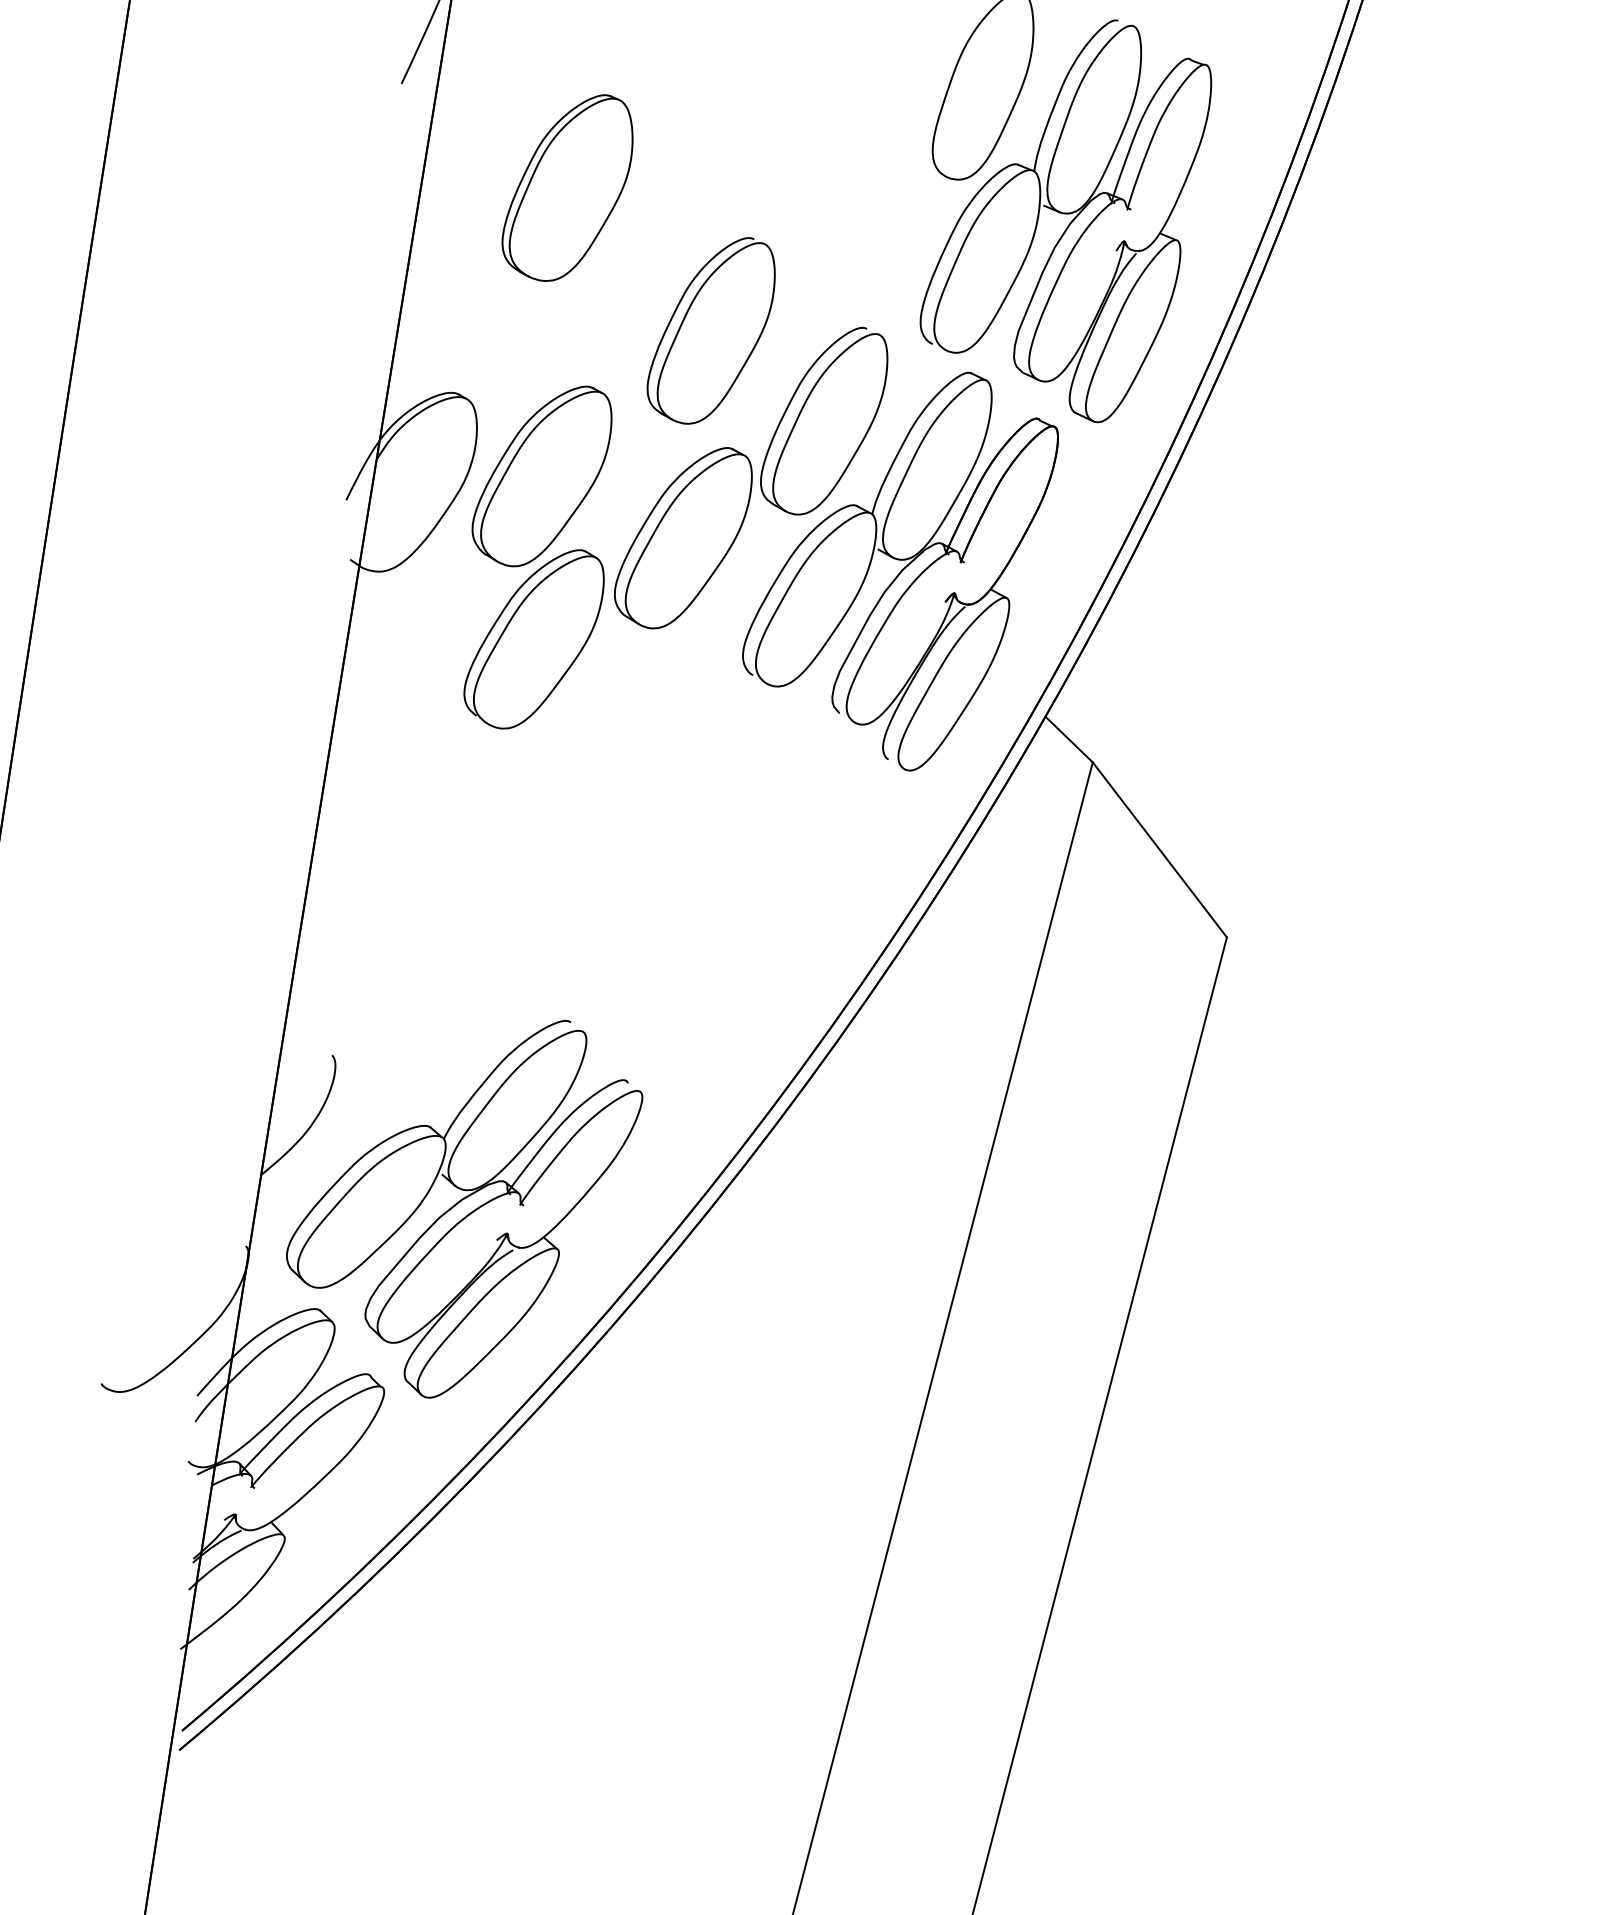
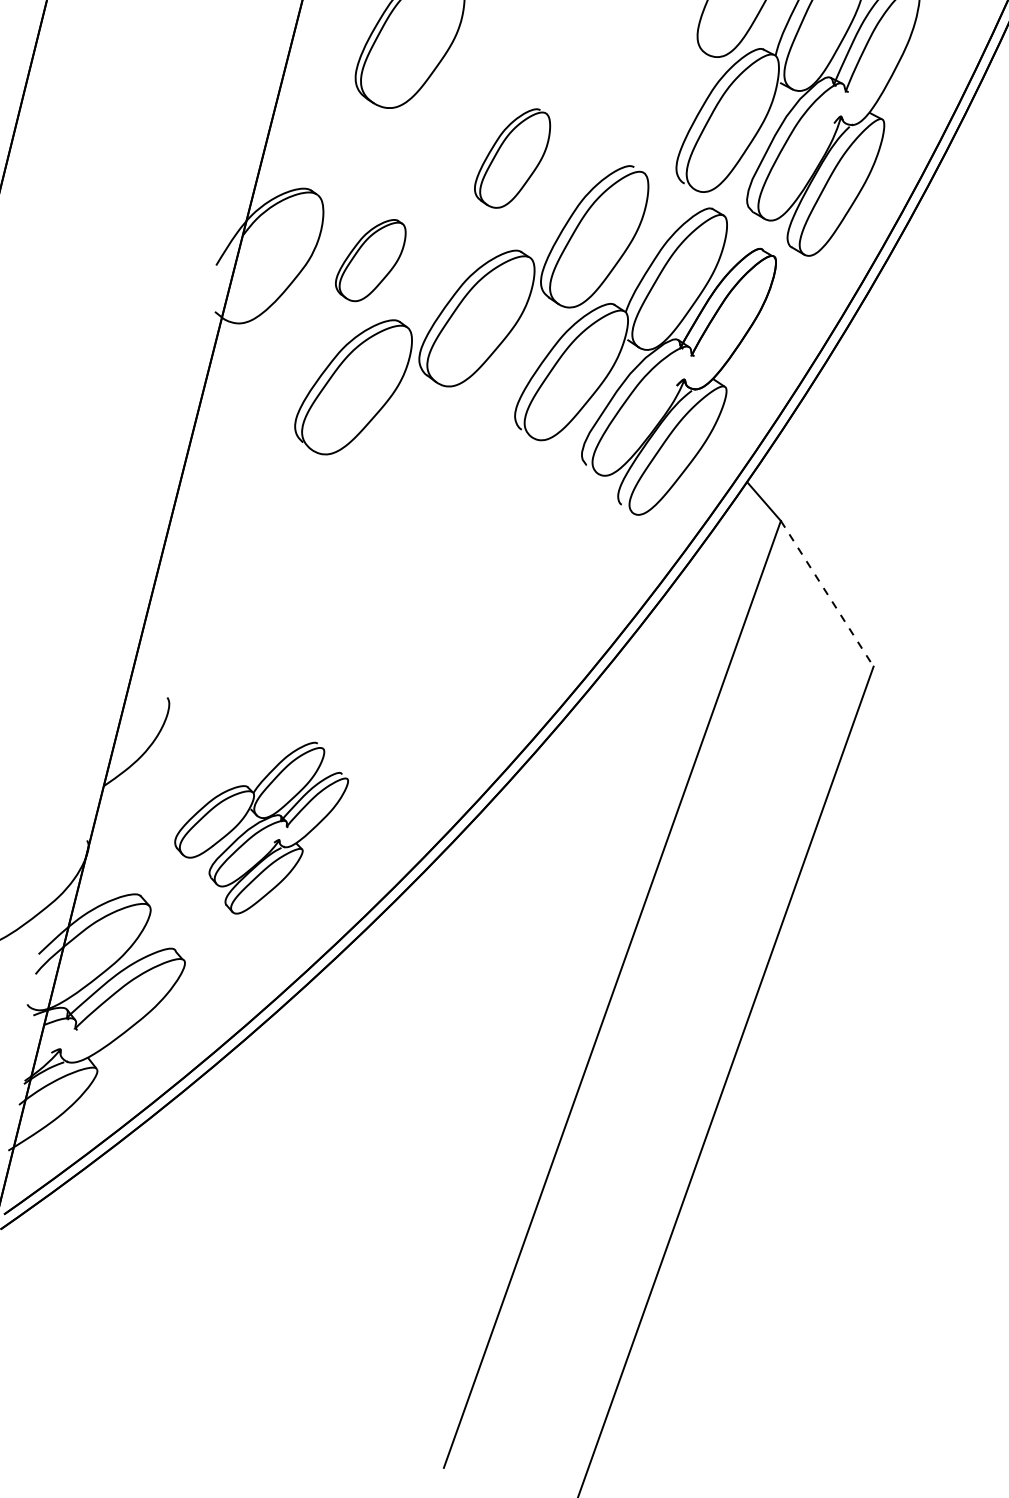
part: (710, 330) -> (512, 157), size x0.7
part: (541, 476) -> (370, 260), size x0.6
line: (1160, 850) -> (827, 594), solid -> dashed
part: (464, 1209) -> (260, 826), size x0.6

